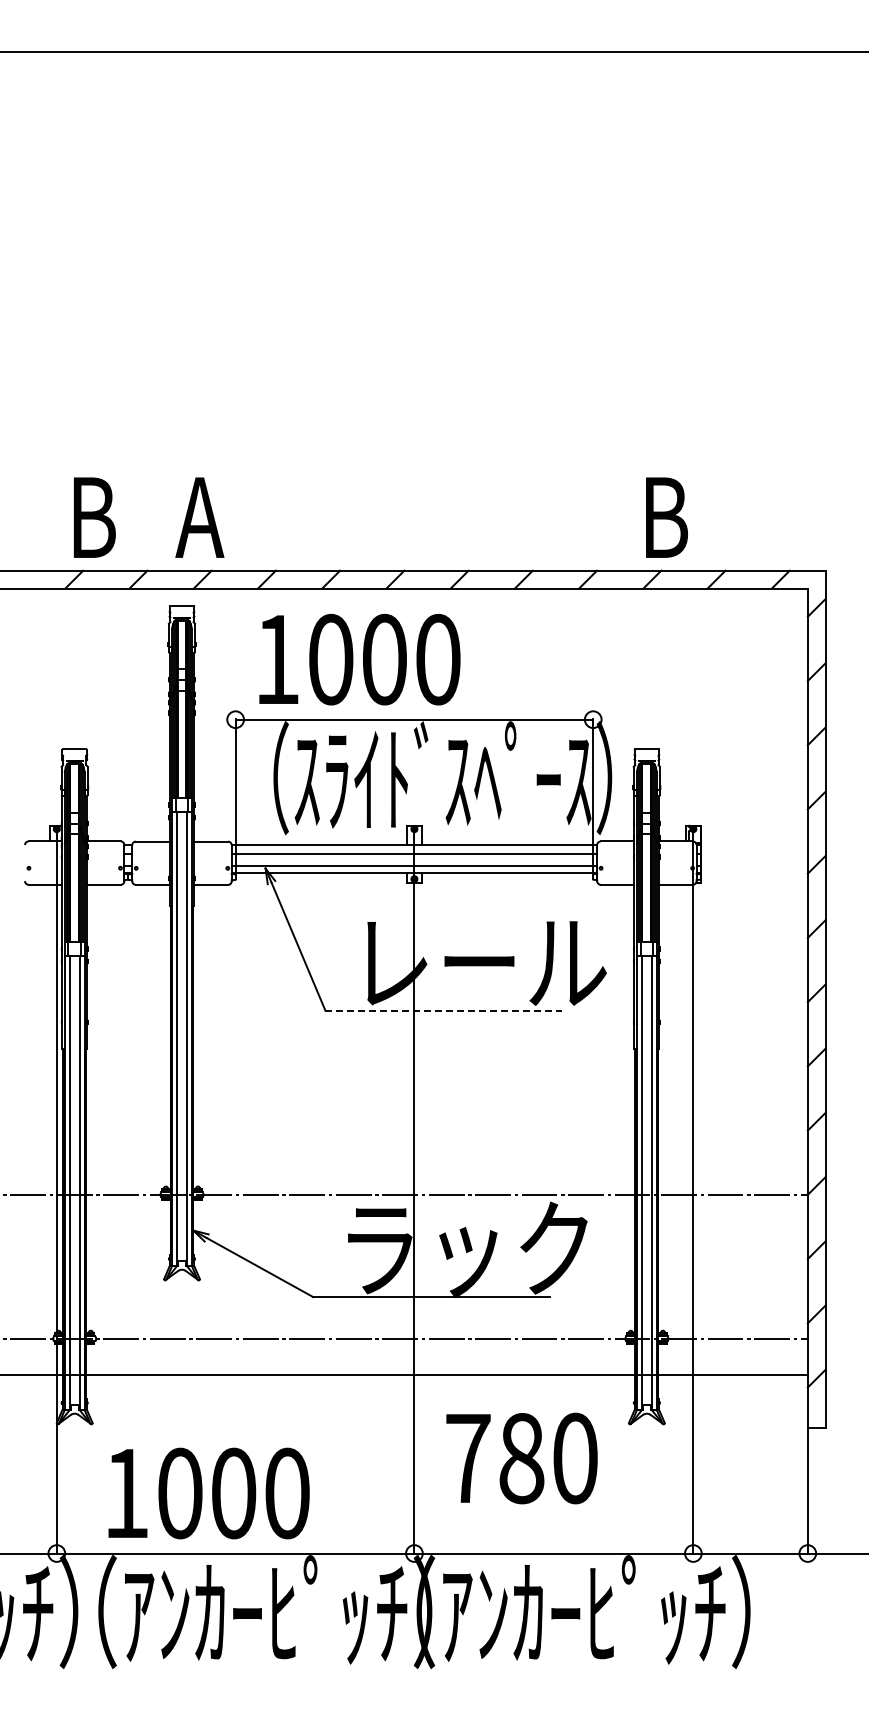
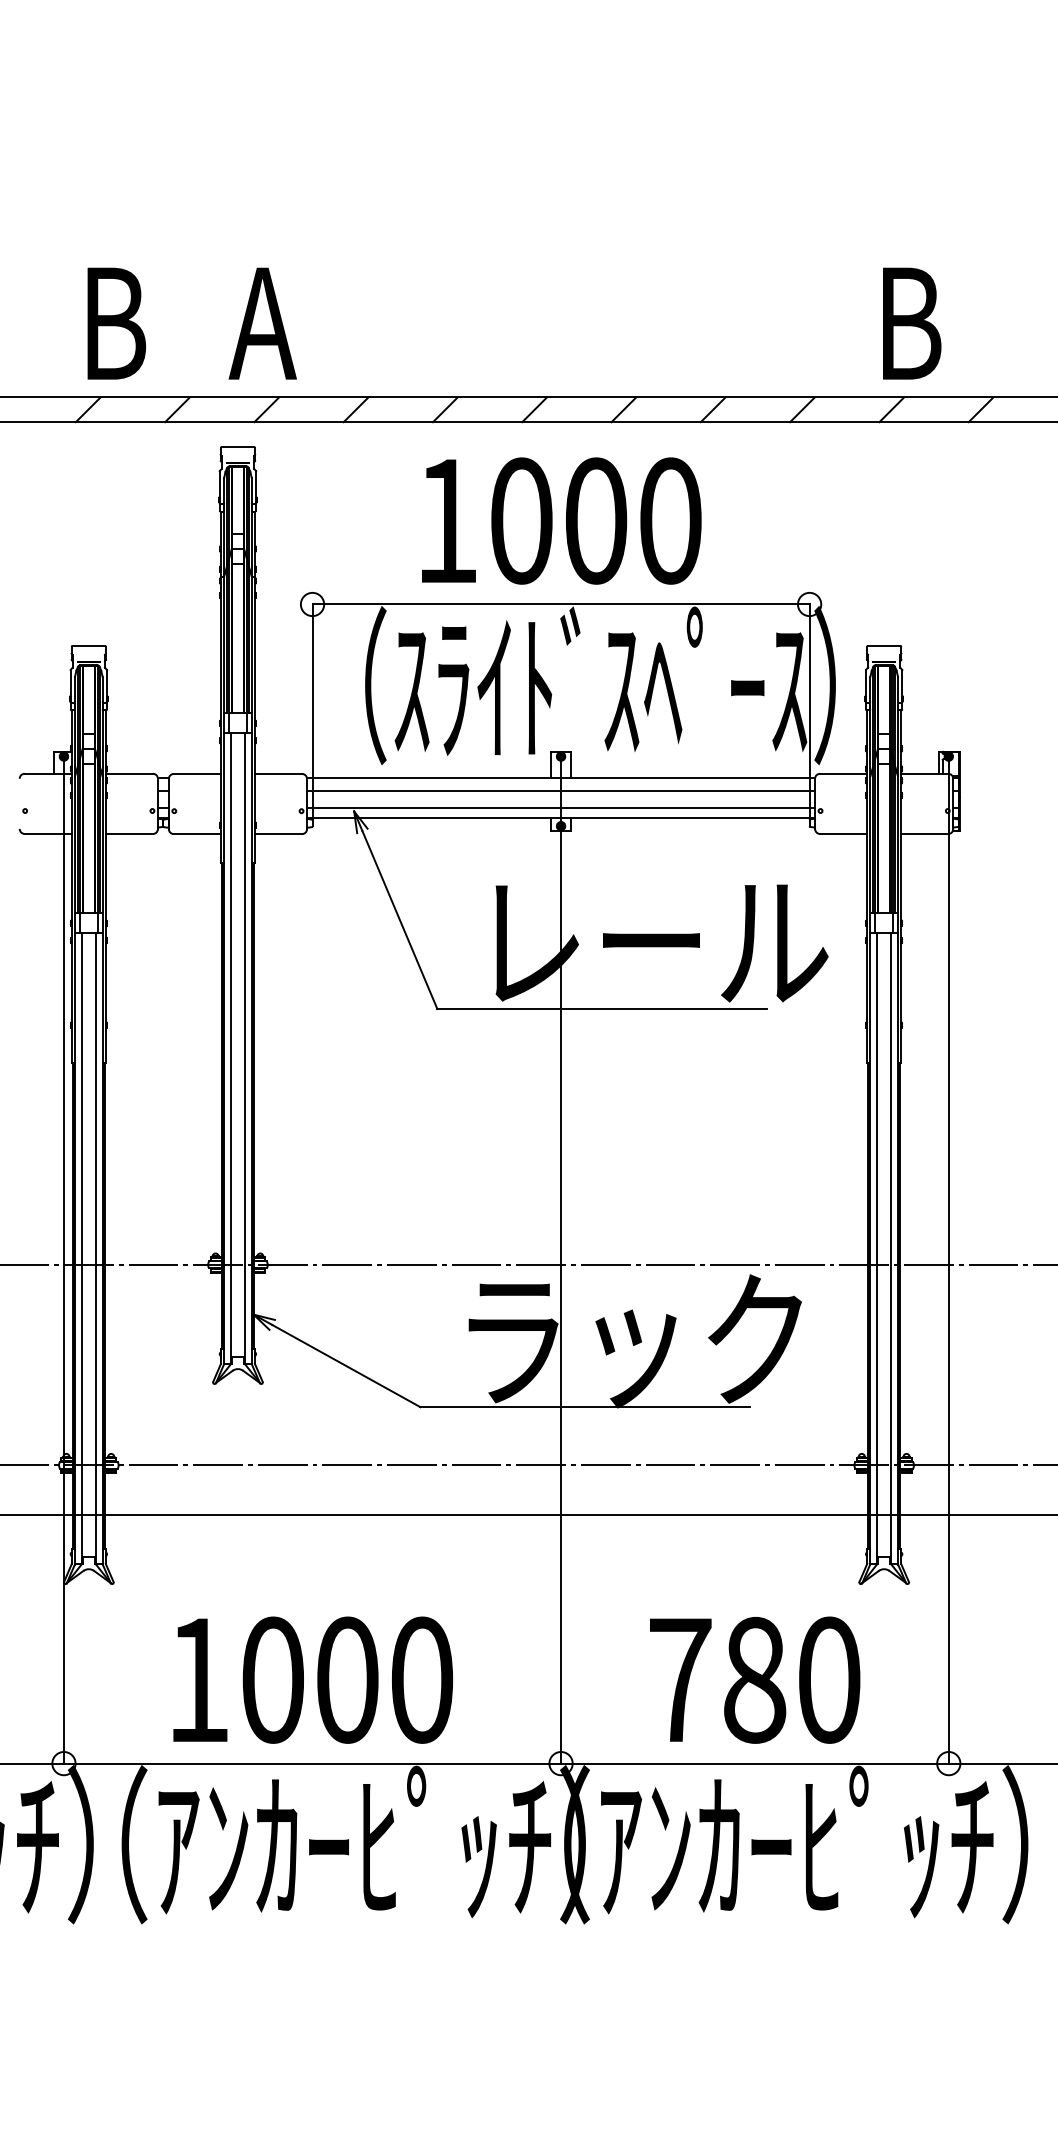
text: (359, 659) -> (561, 520), moved
line: (444, 1010) -> (602, 1008), dashed -> solid
text: (521, 1458) -> (754, 1680), moved
text: (208, 1493) -> (312, 1680), moved

